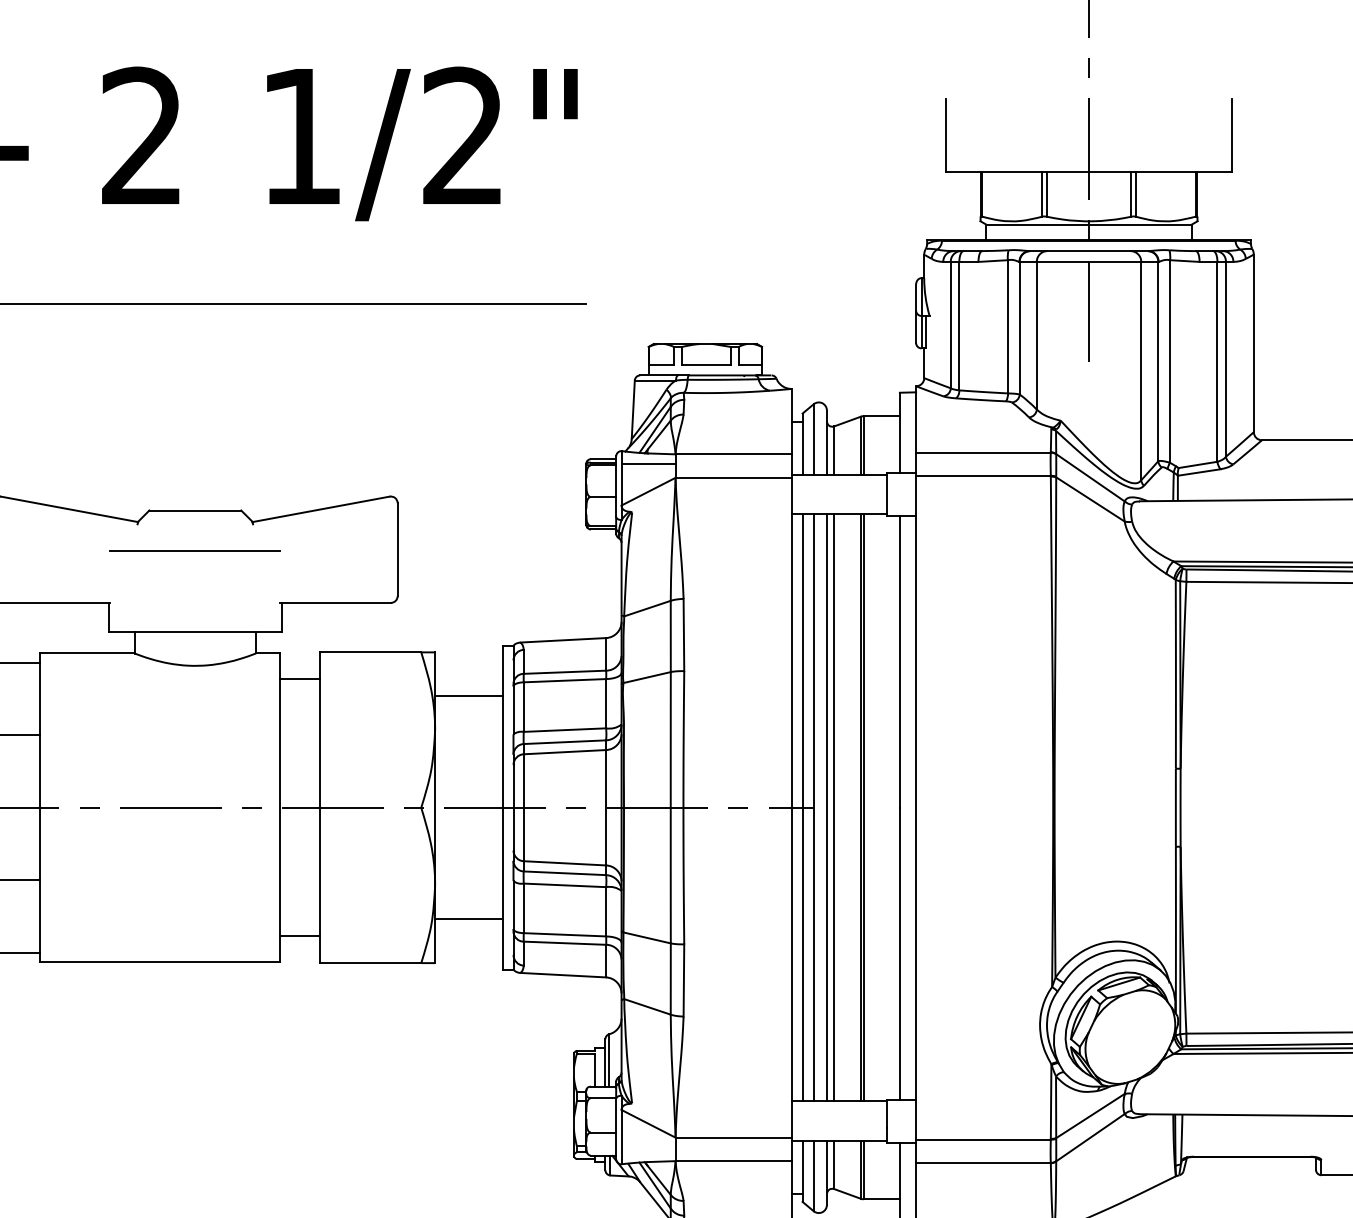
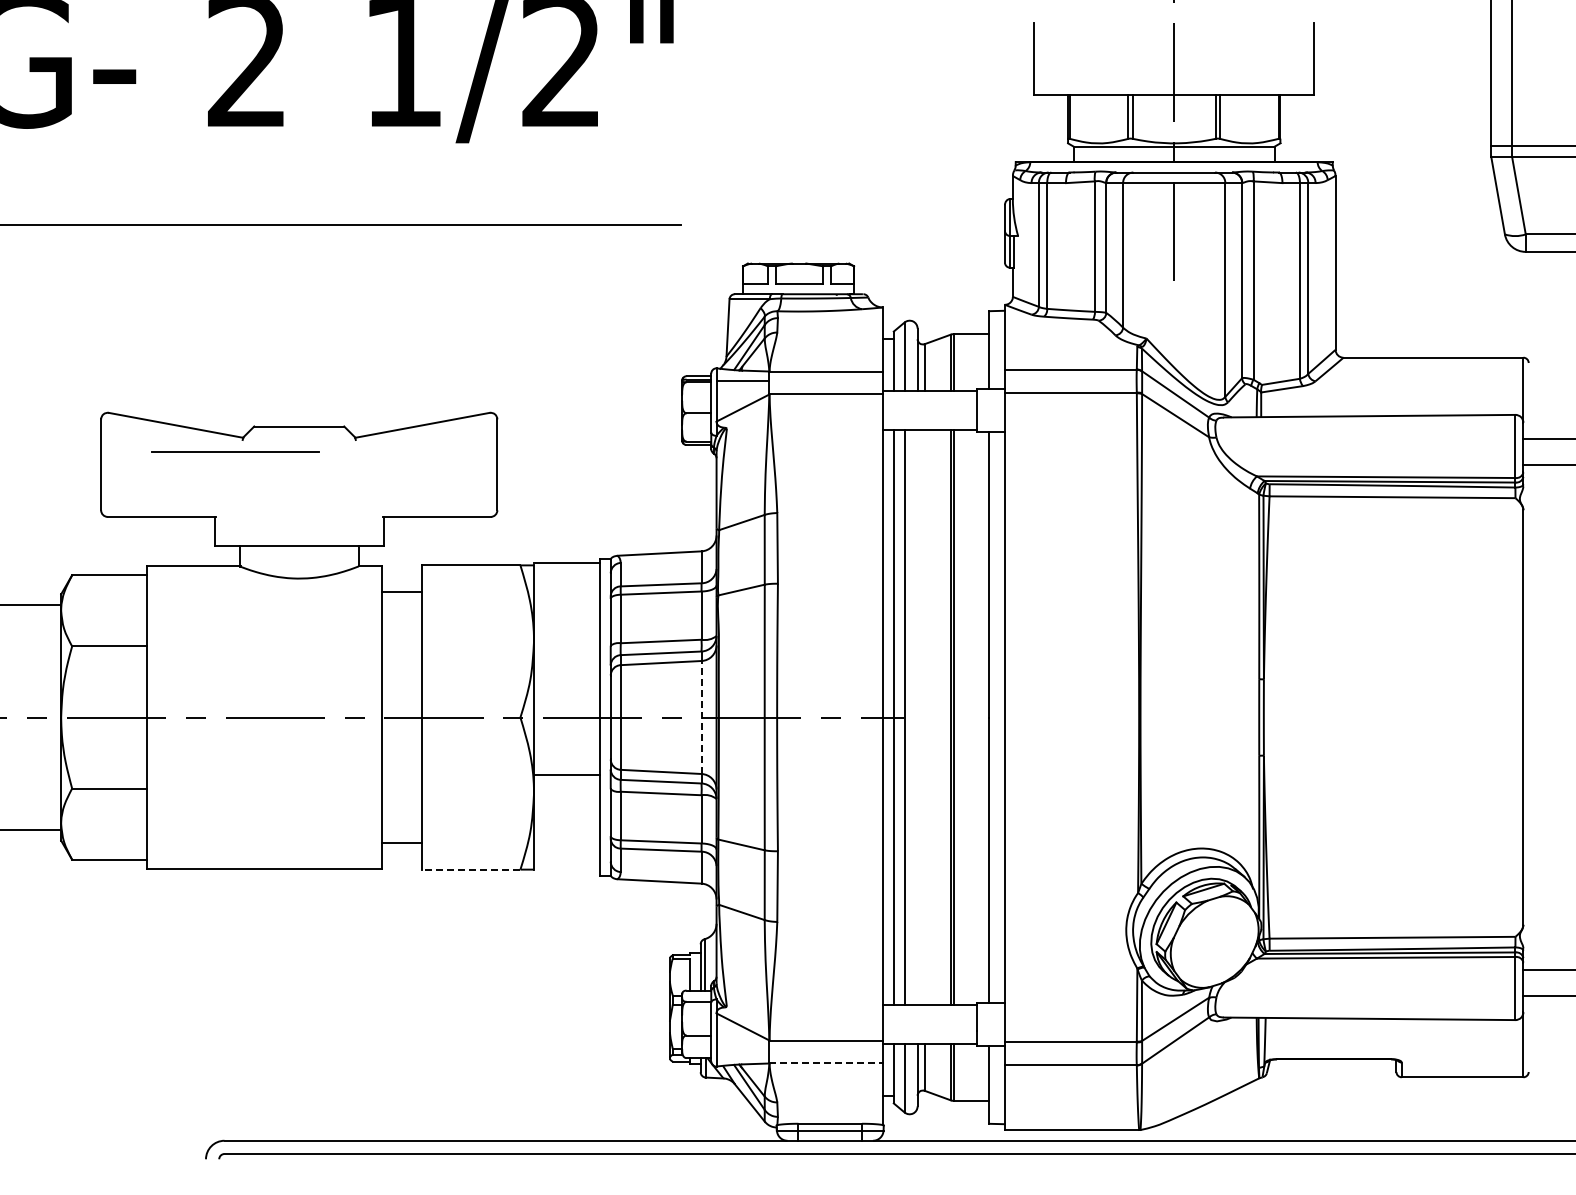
line: (195, 550) -> (235, 451), moved
line: (469, 696) -> (567, 563), moved
line: (606, 807) -> (701, 717), solid -> dashed
line: (826, 807) -> (917, 717), removed
line: (833, 807) -> (924, 717), removed
line: (469, 919) -> (567, 774), moved
line: (370, 962) -> (470, 869), solid -> dashed
line: (733, 1161) -> (826, 1063), solid -> dashed

